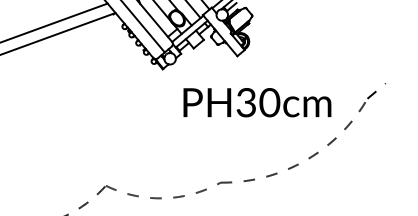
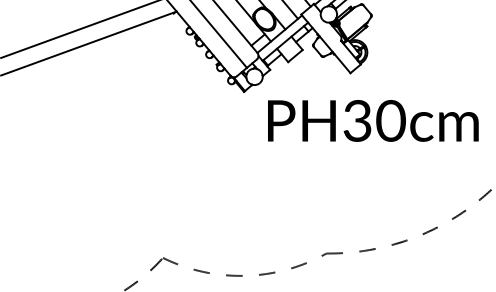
text: (257, 102) -> (373, 120), moved

